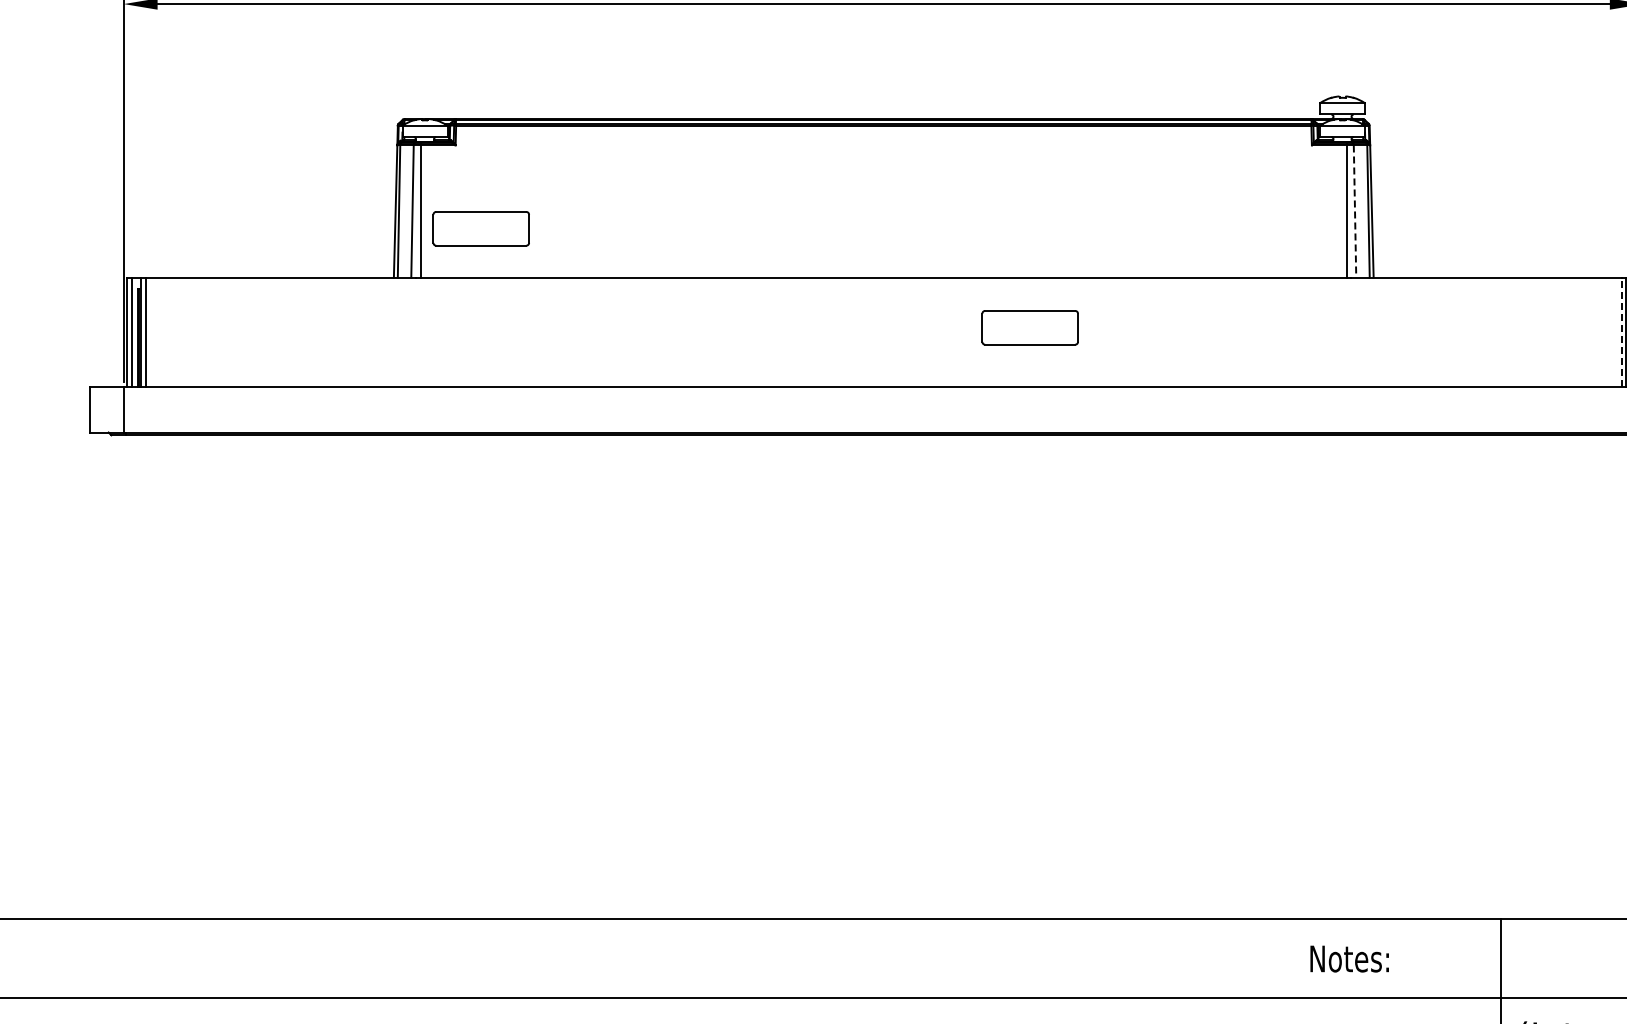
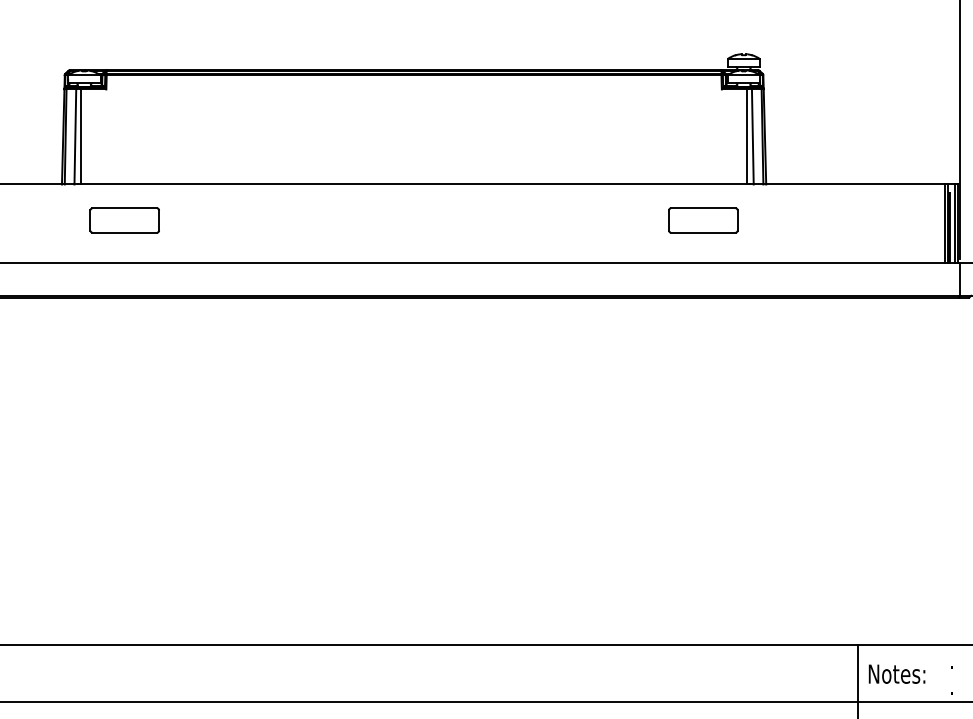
line: (1355, 212) -> (753, 137), dashed -> solid
part: (480, 228) -> (124, 220), moved
part: (1029, 327) -> (702, 220), moved
line: (1621, 332) -> (944, 223), dashed -> solid
text: (1349, 958) -> (896, 673), moved

